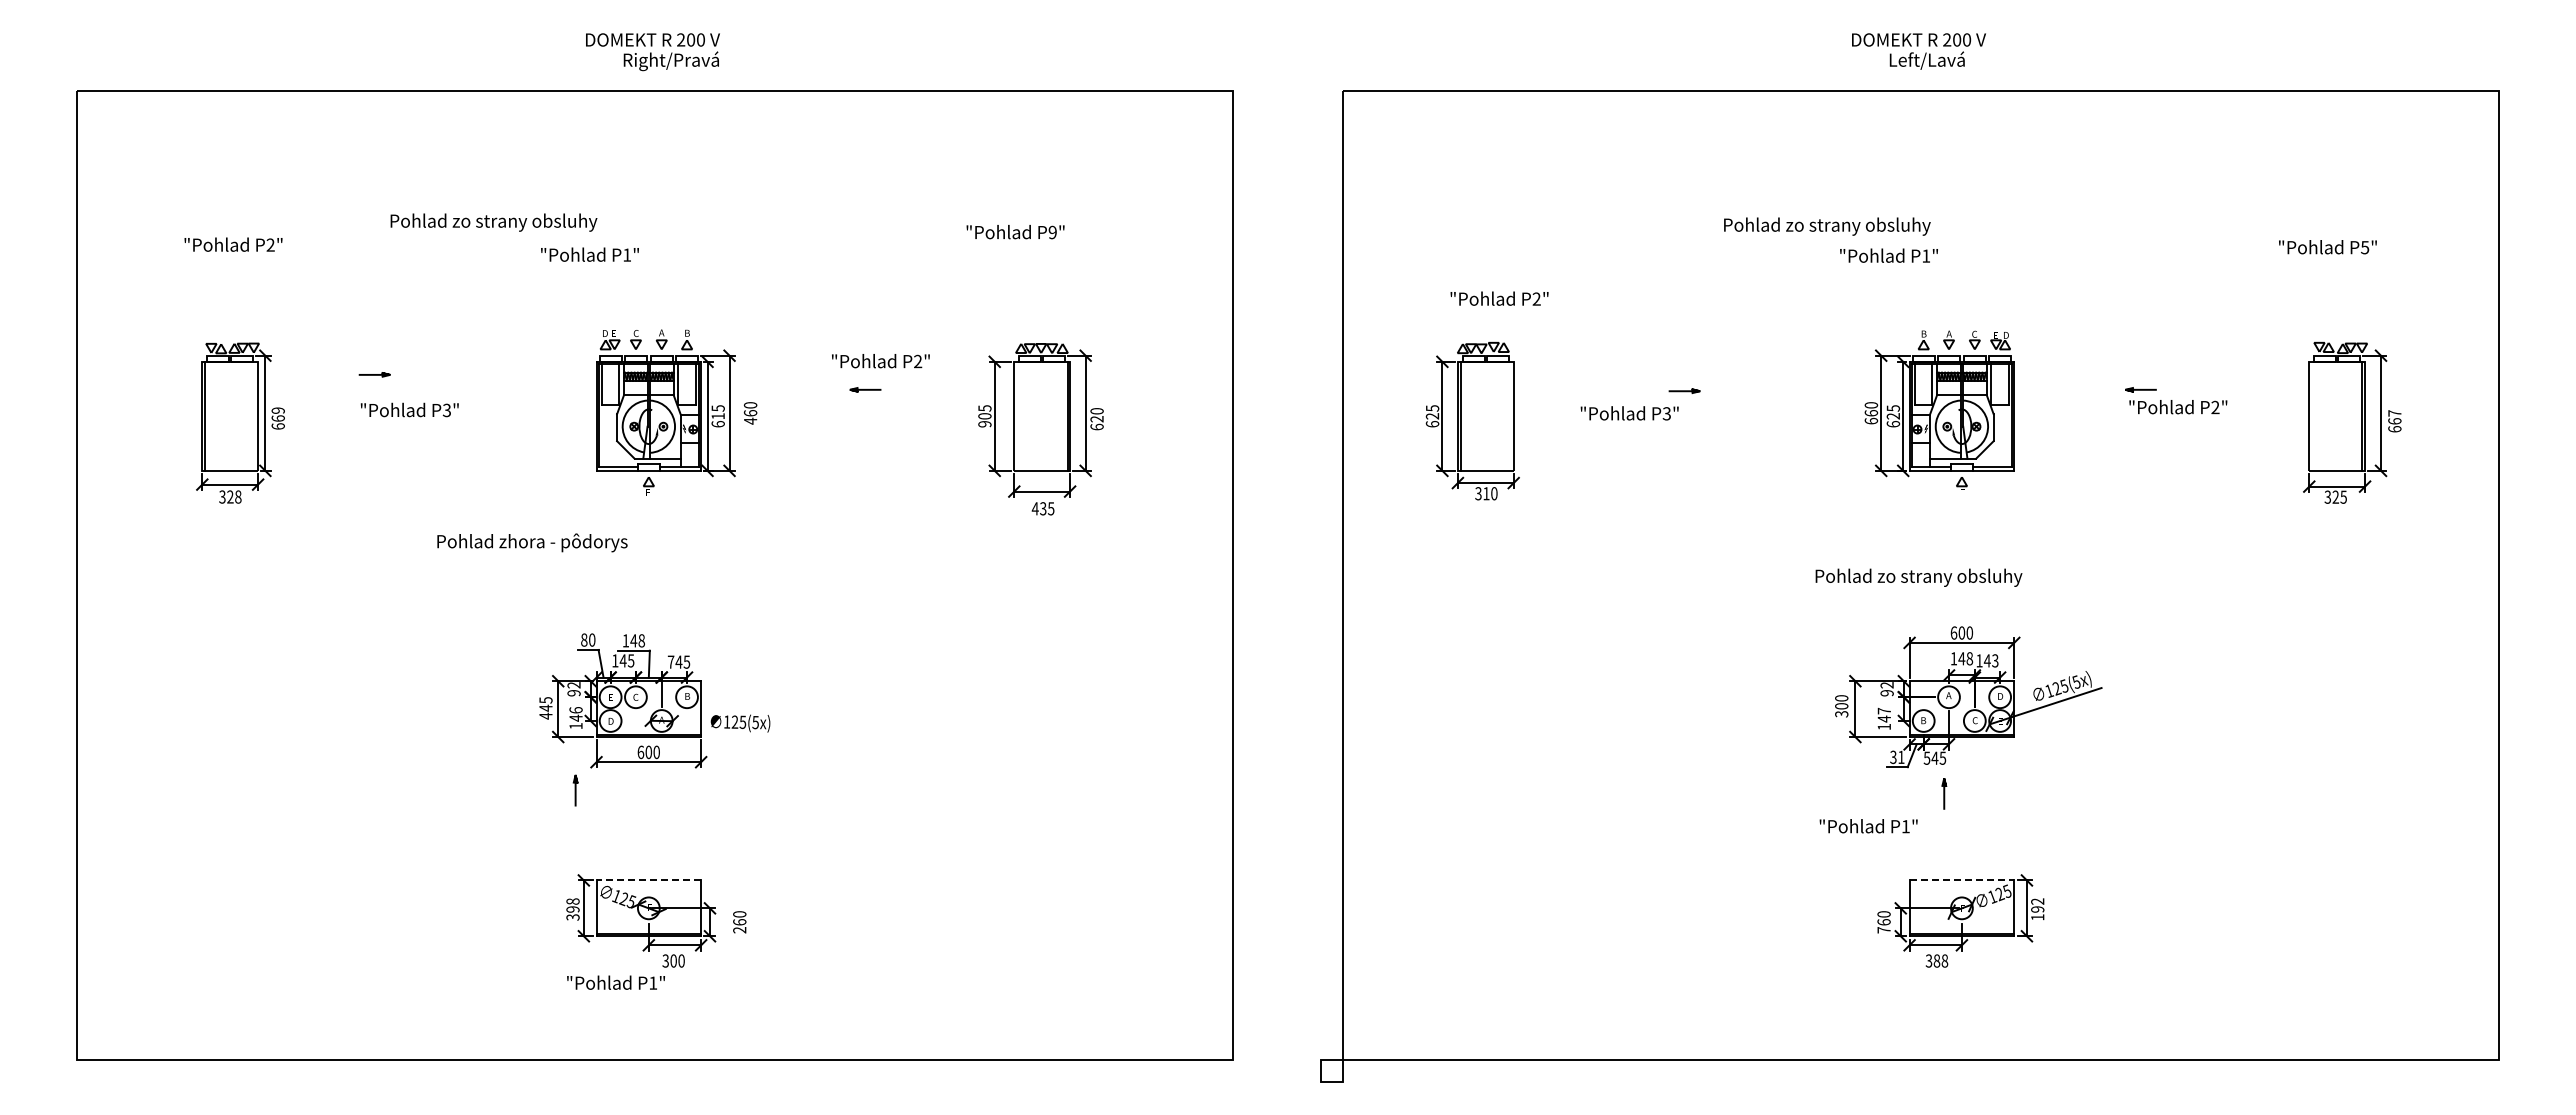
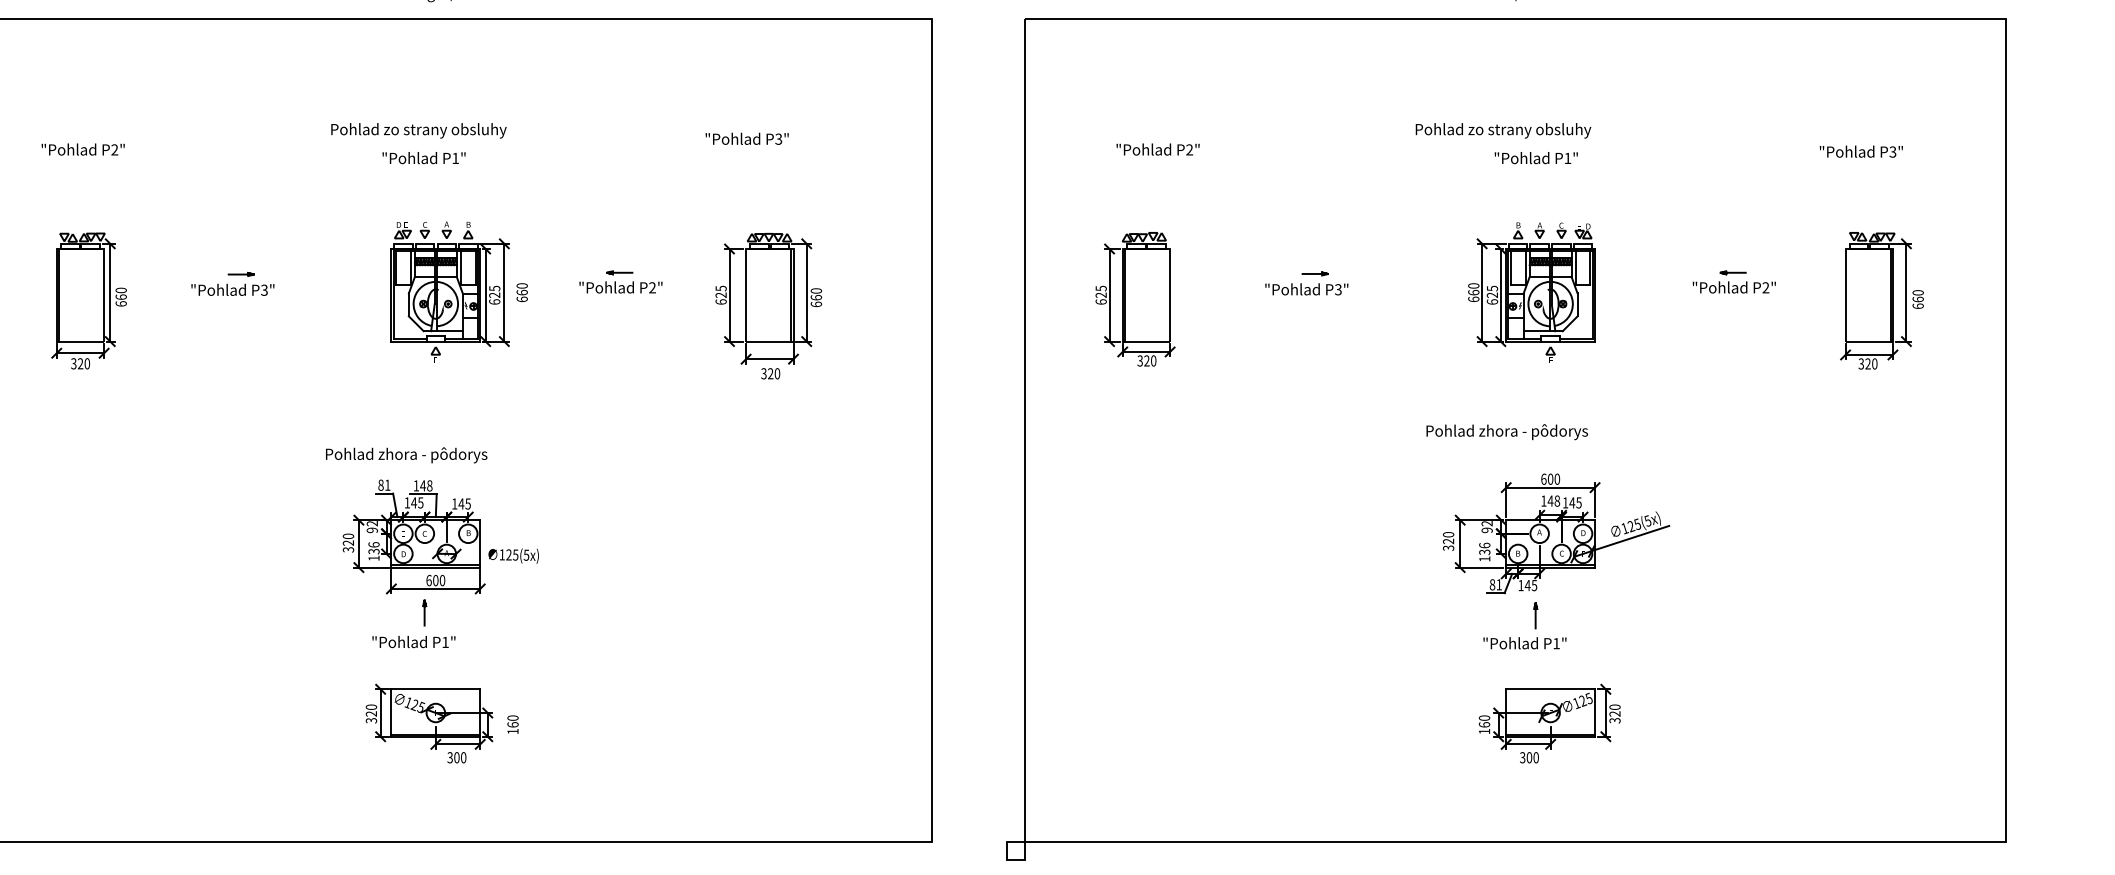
text: (493, 222) -> (418, 130), moved
text: (1827, 226) -> (1503, 130), moved
text: (1052, 232) -> (778, 139), P9" -> P3"
text: (2365, 247) -> (1893, 151), P5" -> P3"
text: (589, 254) -> (423, 157), moved
text: (1888, 255) -> (1535, 157), moved
text: (1499, 298) -> (1158, 149), moved
text: (880, 361) -> (620, 287), moved
line: (374, 374) -> (241, 274), moved
line: (2140, 389) -> (1732, 272), moved
text: (277, 410) -> (120, 290), 669 -> 660
text: (1629, 413) -> (1306, 289), moved
text: (2394, 413) -> (1917, 292), 667 -> 660
text: (717, 416) -> (494, 295), 615 -> 625
text: (1096, 418) -> (815, 297), 620 -> 660
text: (750, 420) -> (522, 298), 460 -> 660
text: (984, 420) -> (720, 298), 905 -> 625
text: (1486, 493) -> (1147, 360), 310 -> 320
text: (2343, 496) -> (1874, 363), 325 -> 320
text: (238, 497) -> (87, 364), 328 -> 320
text: (1042, 508) -> (770, 373), 435 -> 320
text: (532, 542) -> (406, 455), moved
text: (1954, 577) -> (1544, 432), Pohlad zo strany obsluhy -> Pohlad zhora - pôdorys
text: (592, 639) -> (388, 484), 80 -> 81
text: (1995, 660) -> (1579, 502), 143 -> 145
text: (670, 661) -> (454, 503), 745 -> 145
text: (1841, 706) -> (1448, 541), 300 -> 320
text: (545, 708) -> (348, 543), 445 -> 320
text: (1884, 714) -> (1484, 548), 147 -> 136
text: (575, 717) -> (373, 550), 146 -> 136
text: (1893, 756) -> (1492, 584), 31 -> 81
text: (1926, 757) -> (1520, 584), 545 -> 145
line: (575, 790) -> (424, 612), moved
text: (1868, 826) -> (1524, 643), moved
line: (648, 880) -> (435, 689), dashed -> solid
line: (1962, 880) -> (1551, 689), dashed -> solid
text: (573, 905) -> (371, 710), 398 -> 320
text: (2037, 909) -> (1614, 713), 192 -> 320
text: (739, 930) -> (512, 731), 260 -> 160
text: (1883, 930) -> (1484, 731), 760 -> 160
text: (1940, 960) -> (1532, 757), 388 -> 300
text: (615, 982) -> (413, 641), moved

